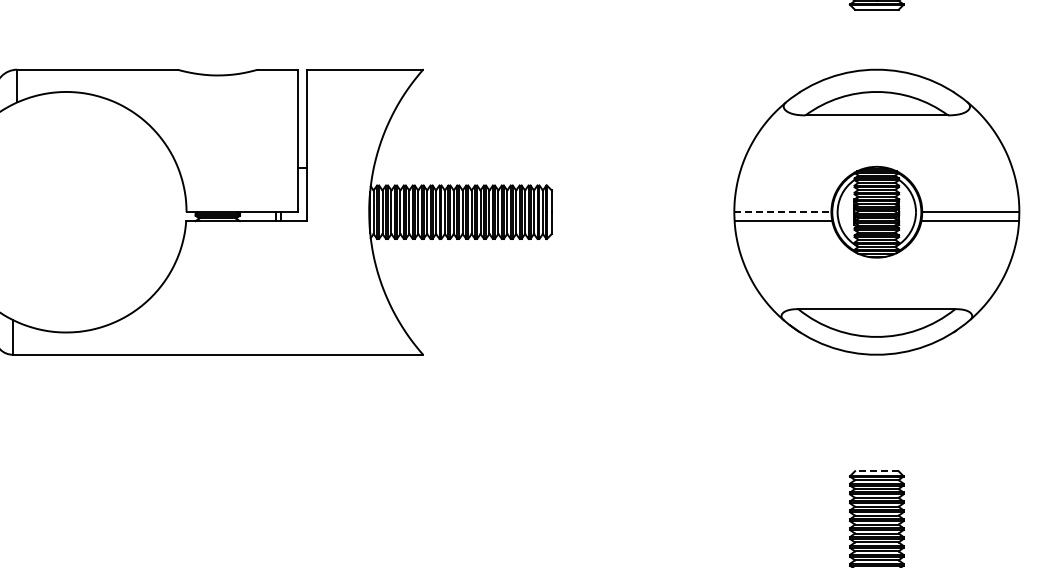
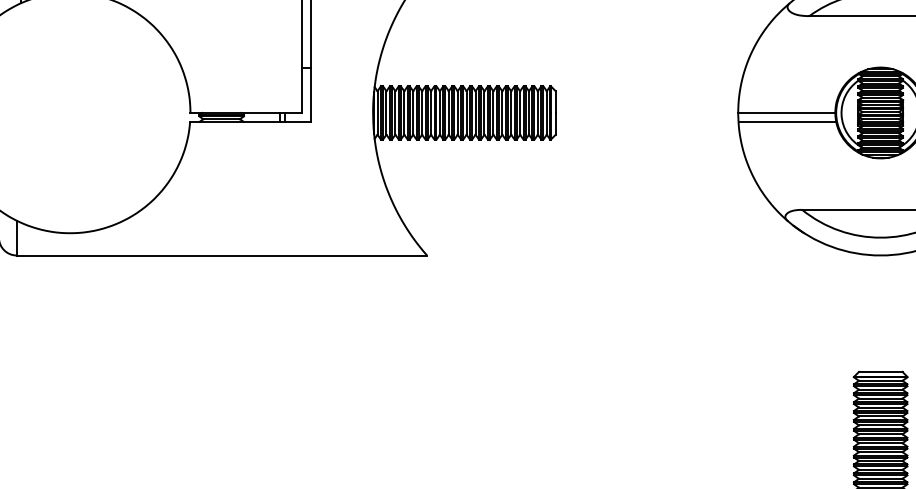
line: (782, 212) -> (786, 113), dashed -> solid
line: (876, 471) -> (880, 372), dashed -> solid

